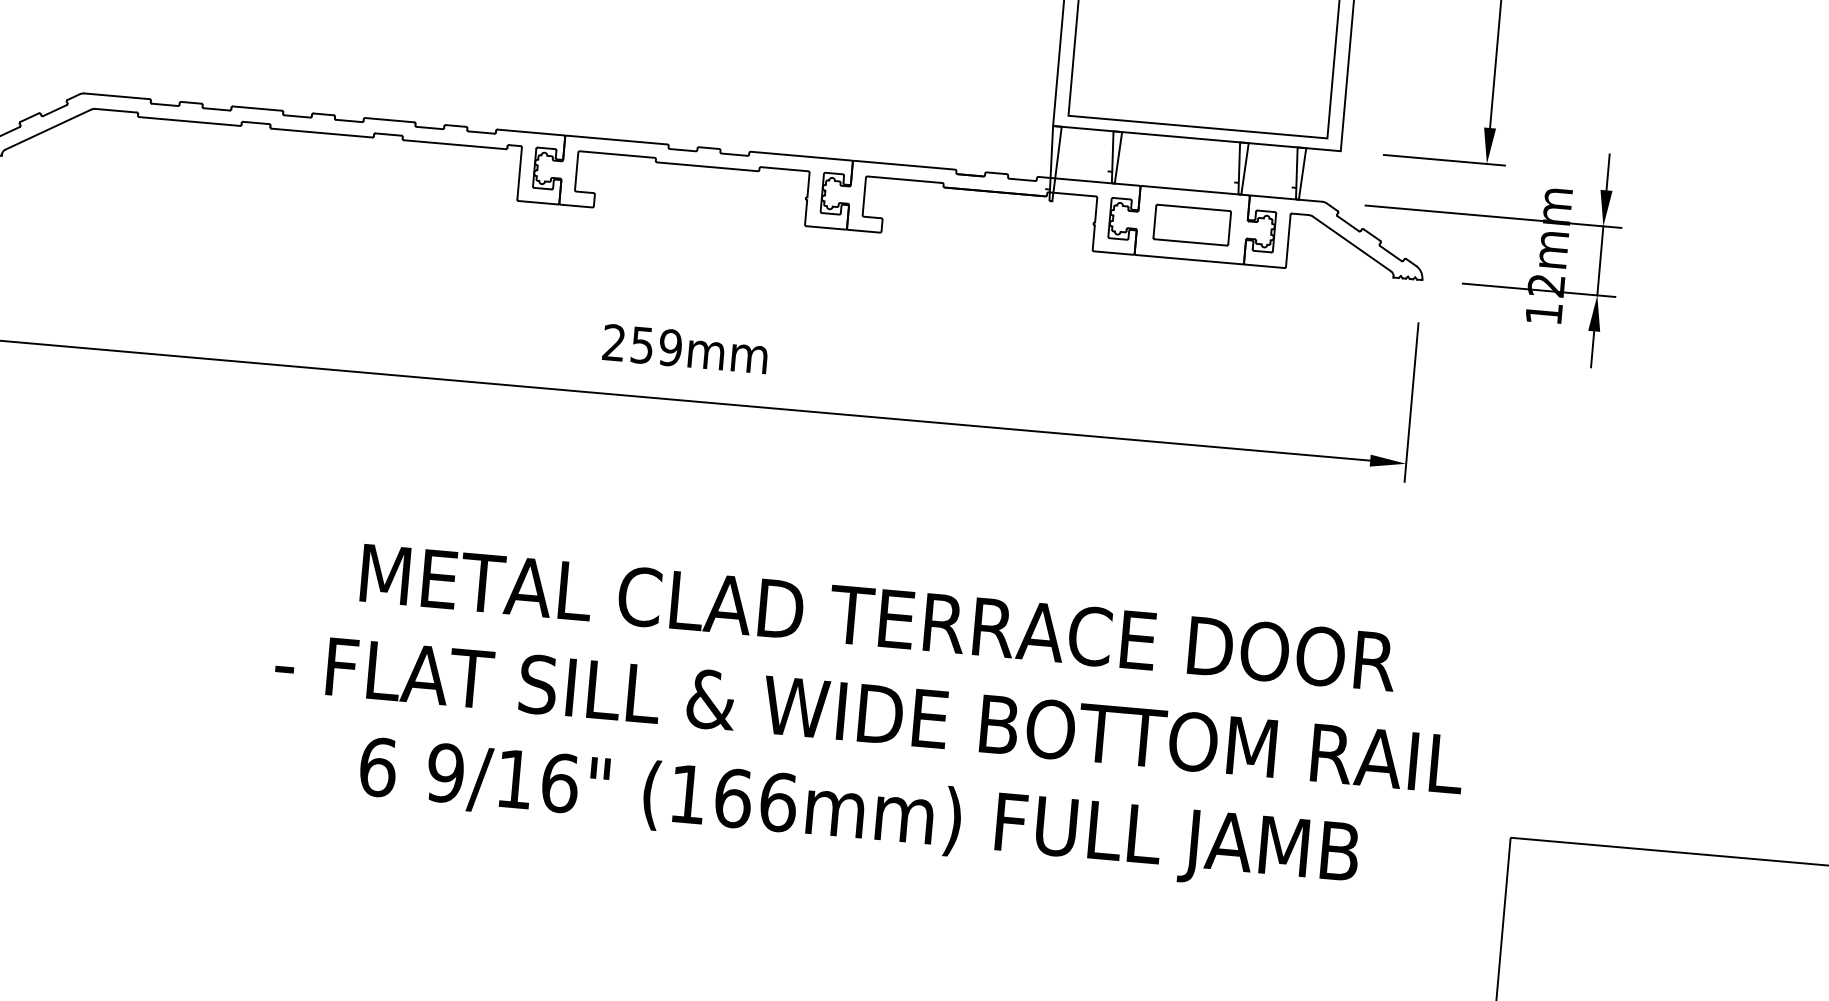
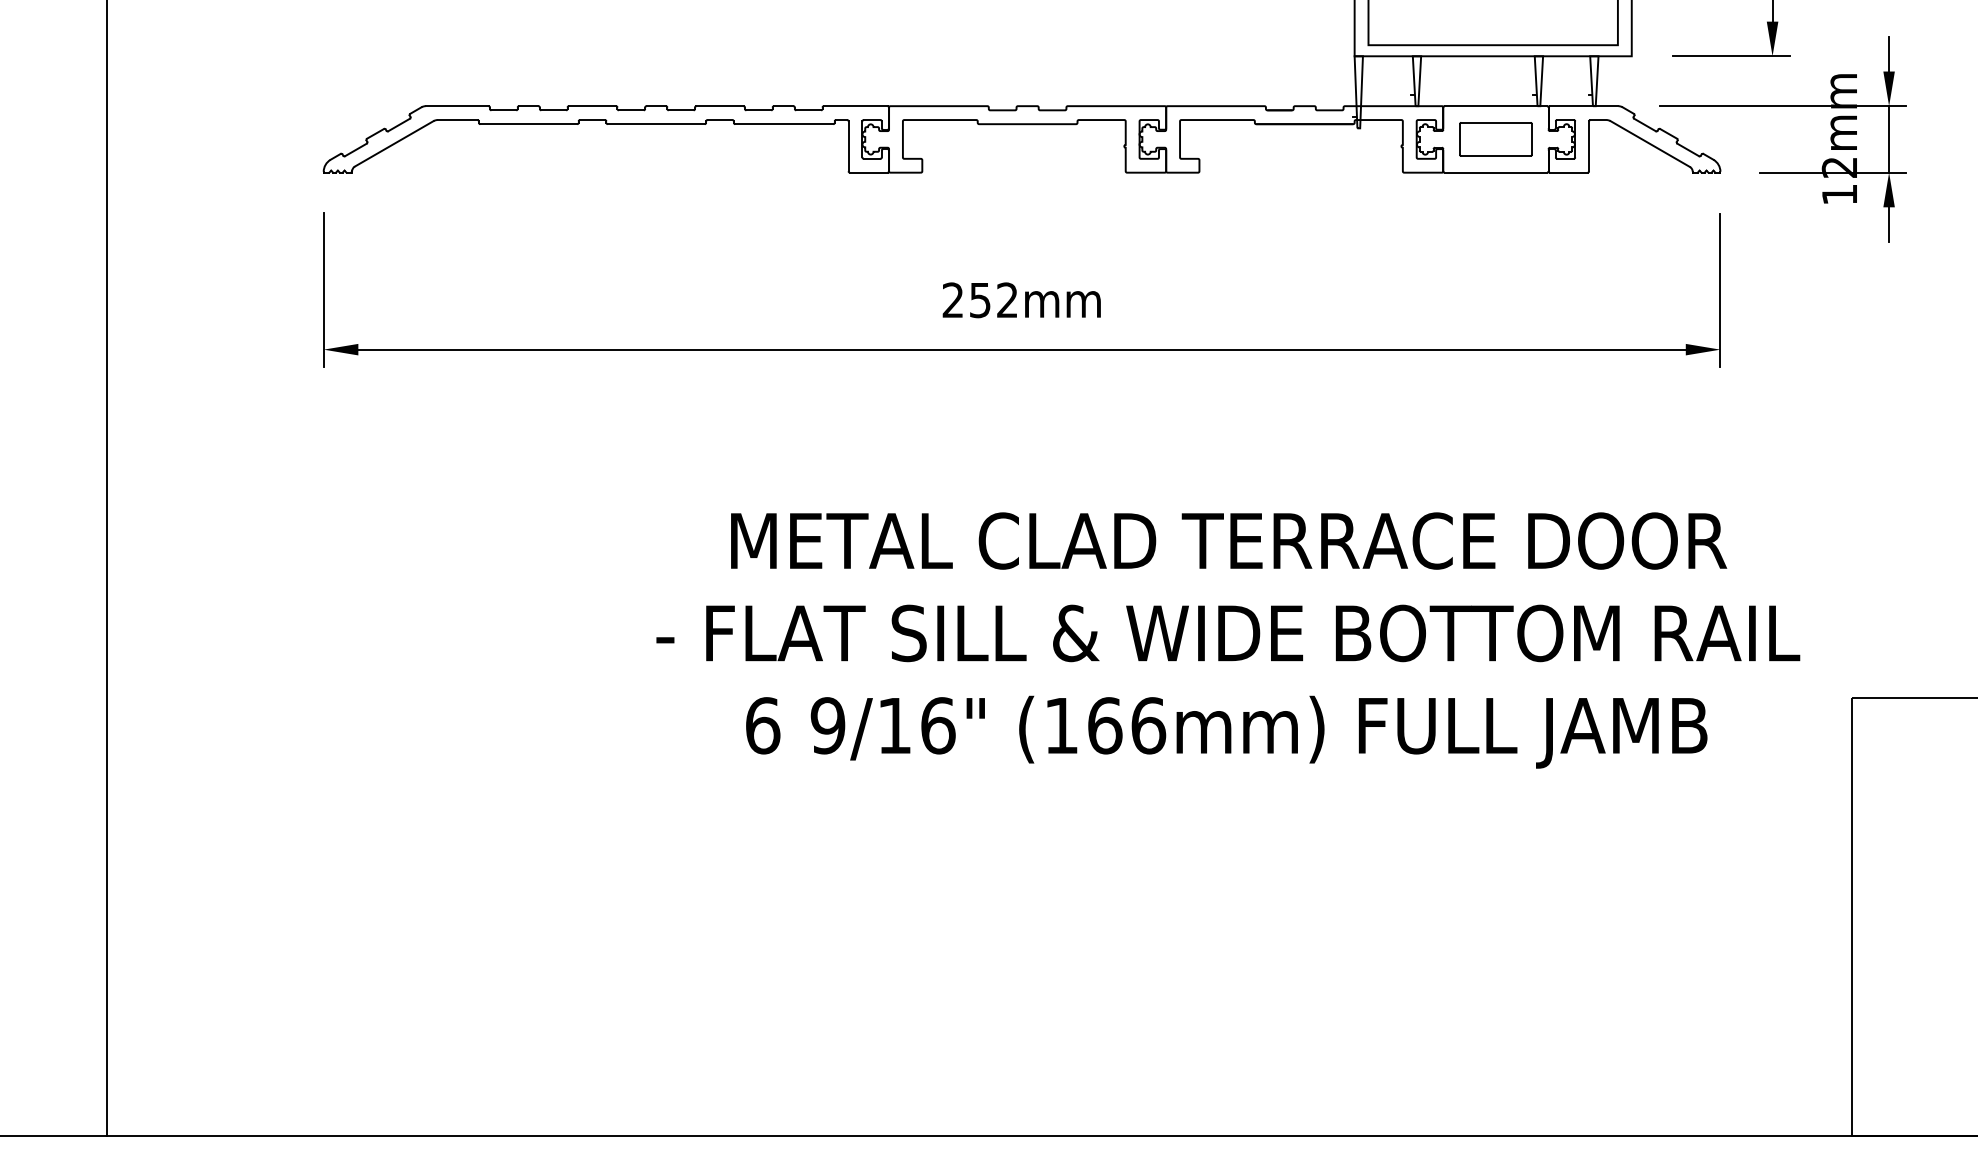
text: (670, 348) -> (1007, 300), 259mm -> 252mm

